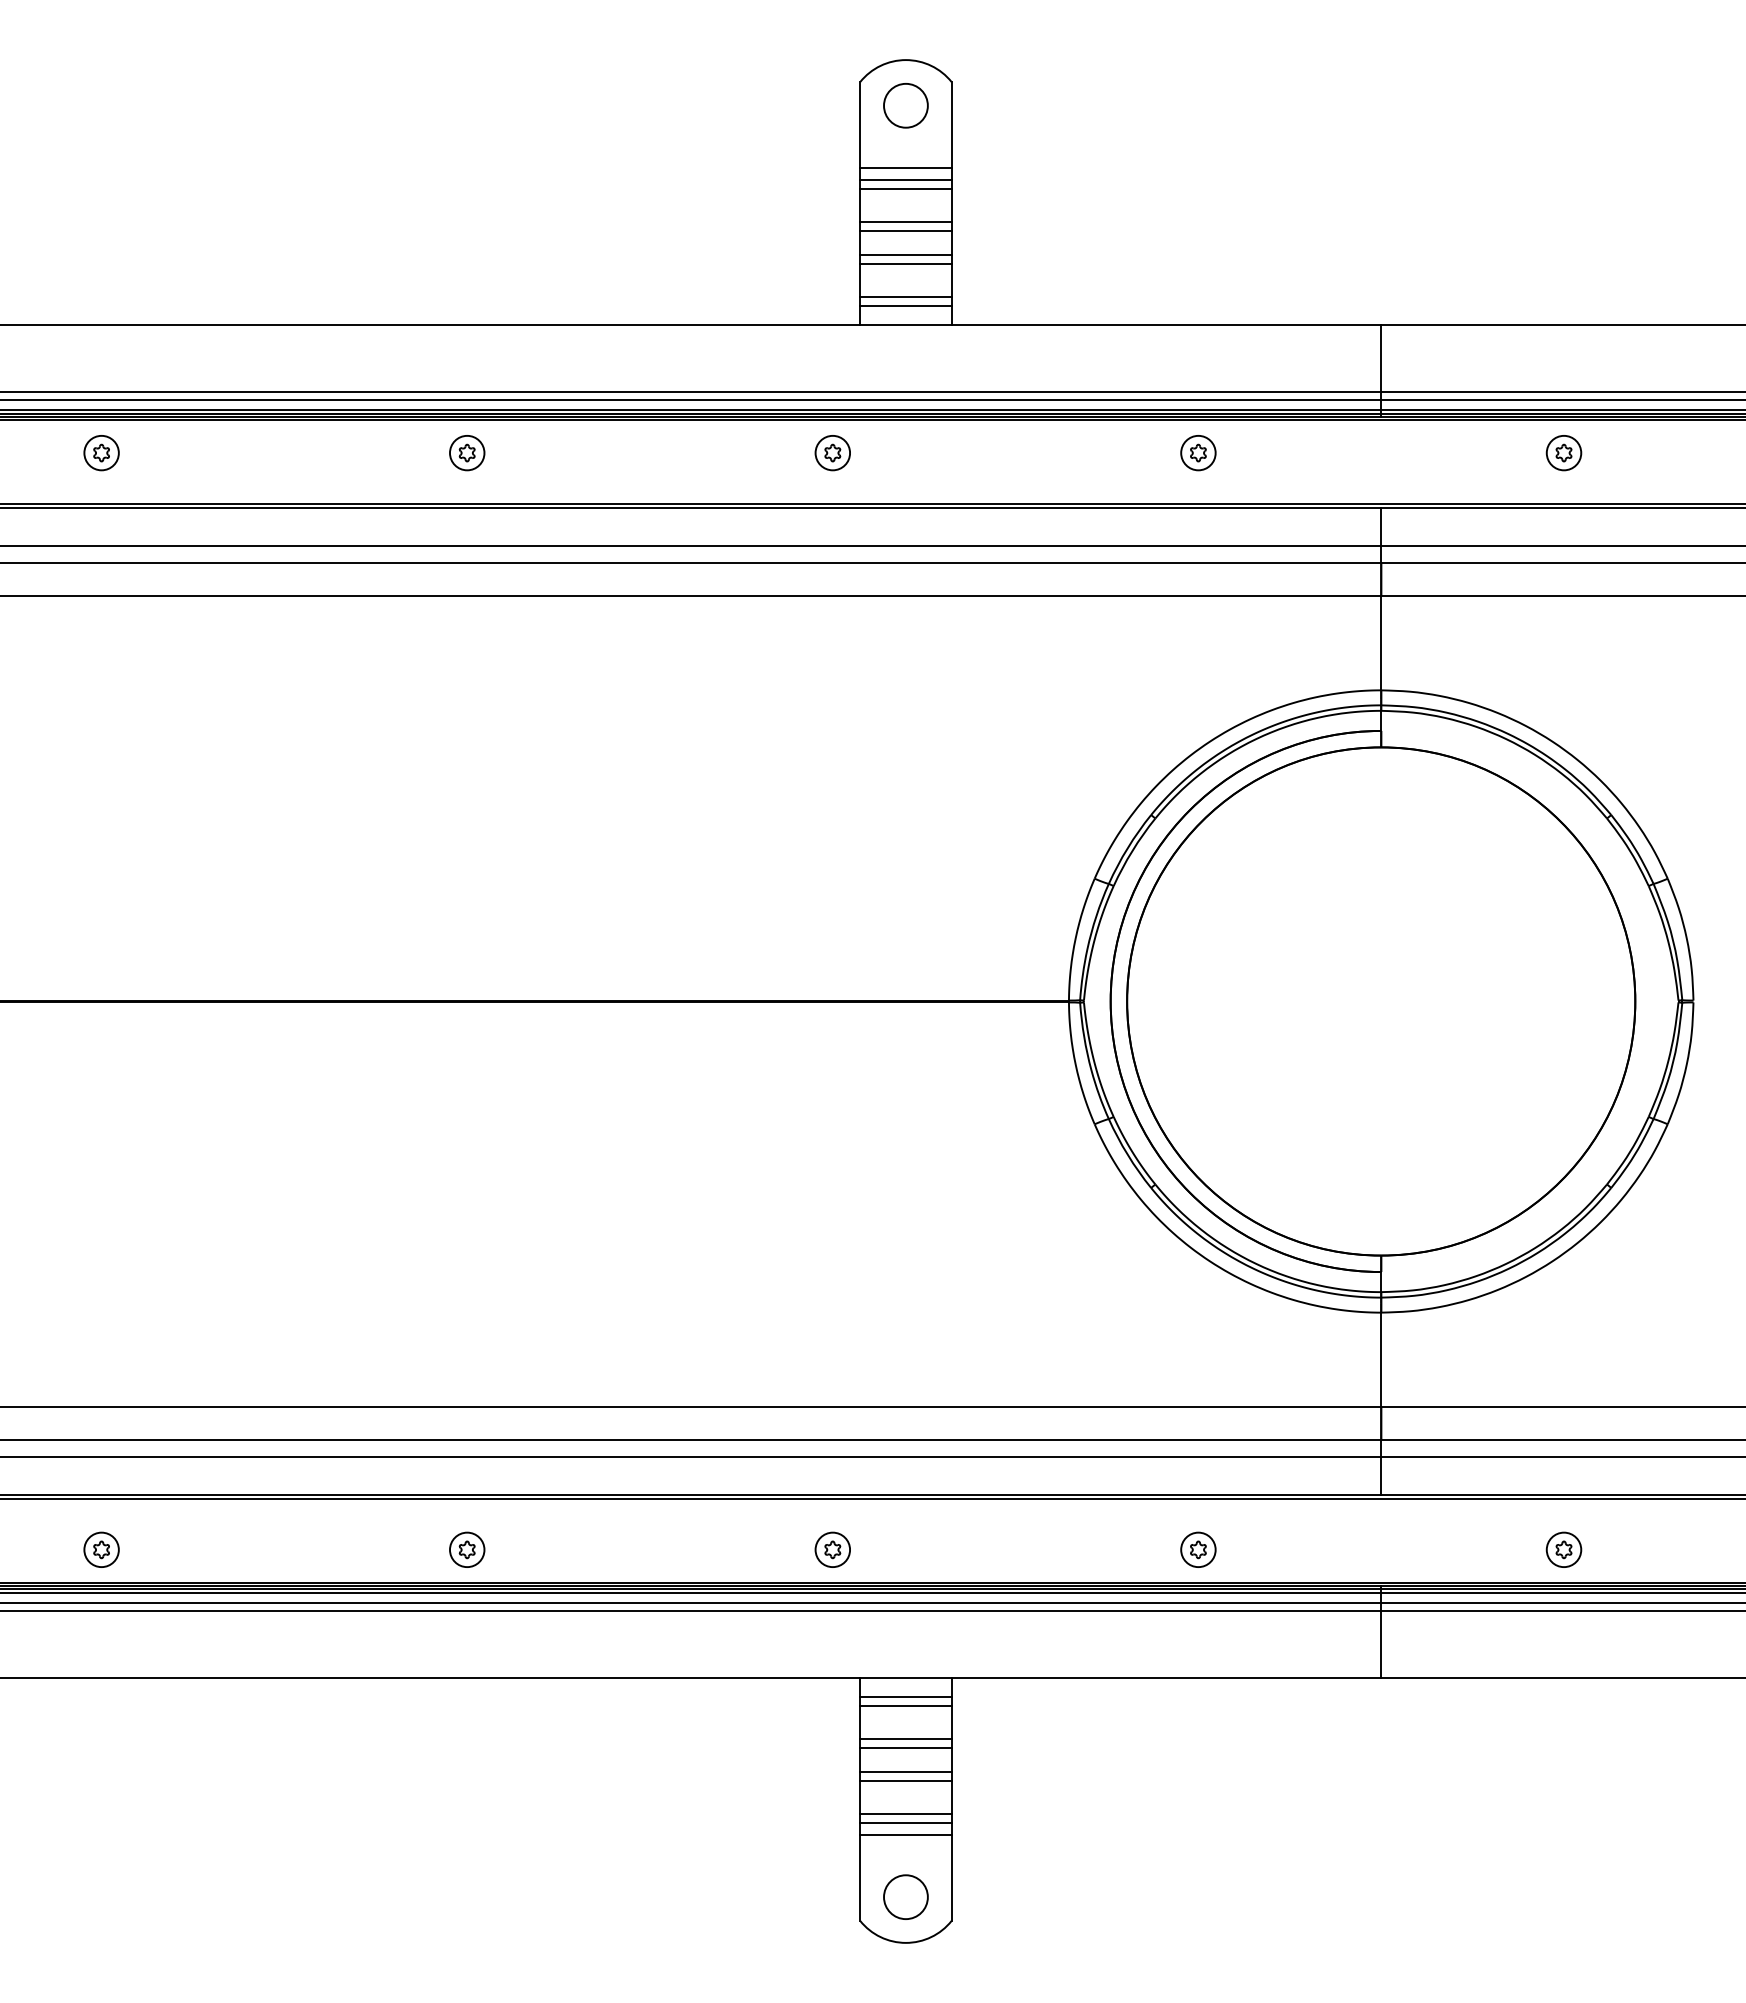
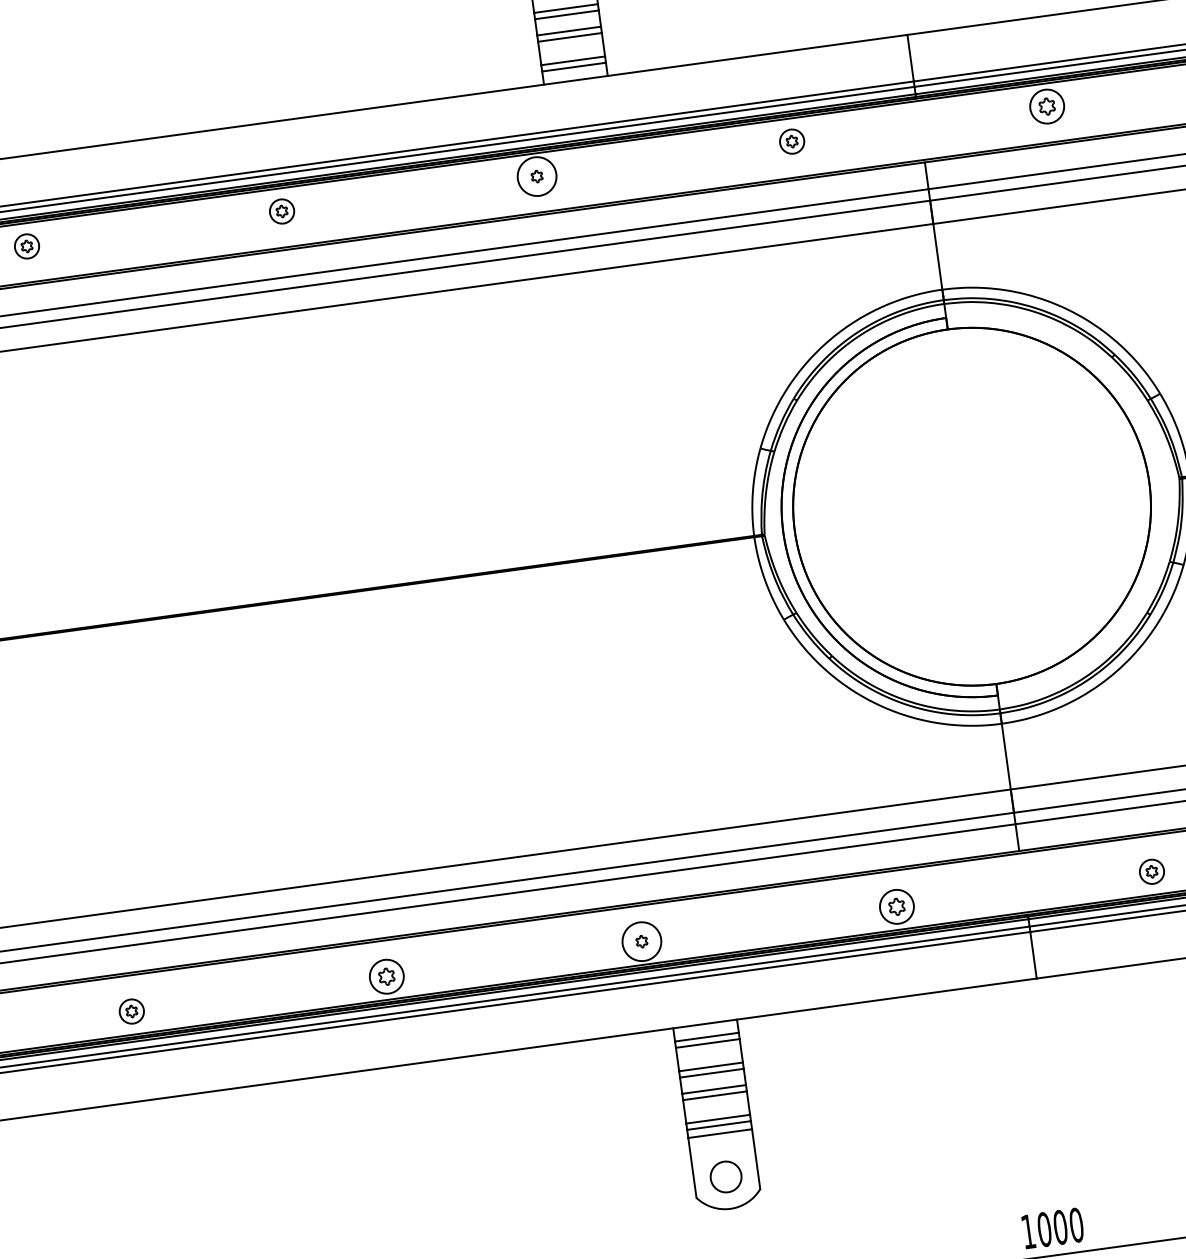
circle: (832, 452) -> (536, 176), size x1.6
part: (1563, 453) -> (1046, 107), size x1.4
part: (467, 1549) -> (387, 976), size x1.4
circle: (832, 1549) -> (641, 941), size x1.6
part: (1198, 1549) -> (896, 906), size x1.4

